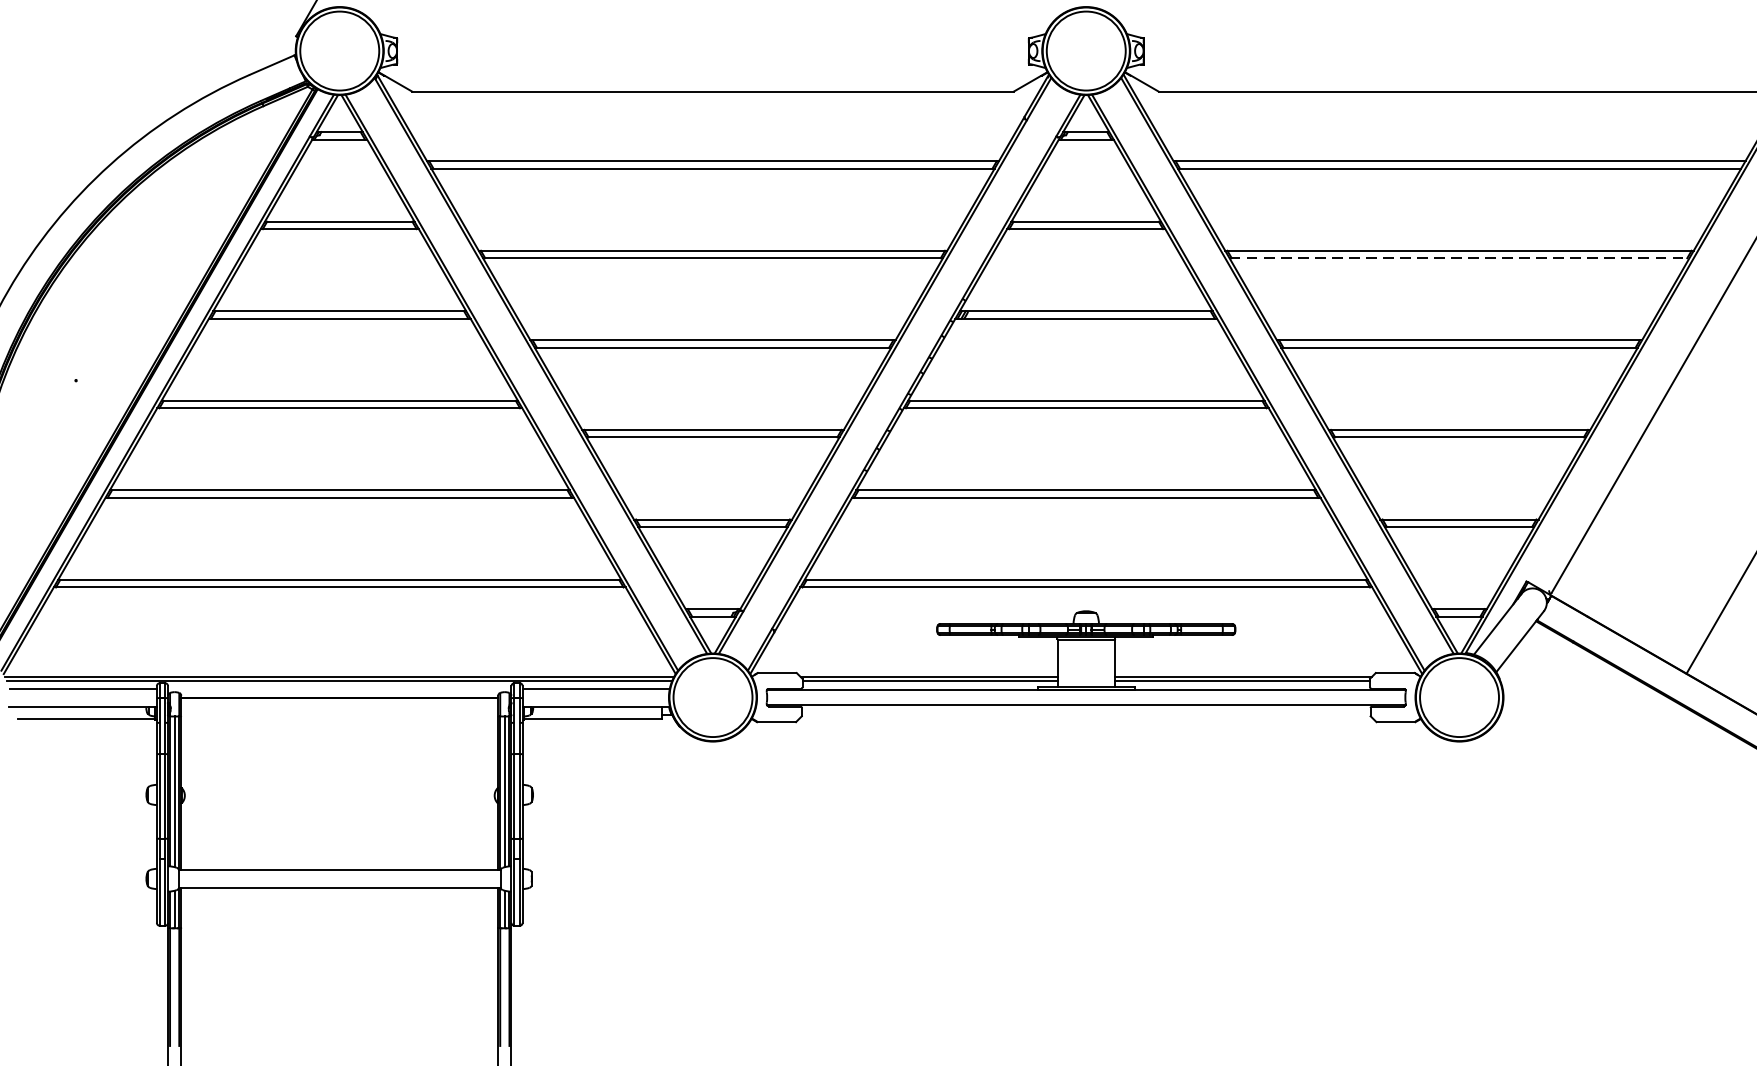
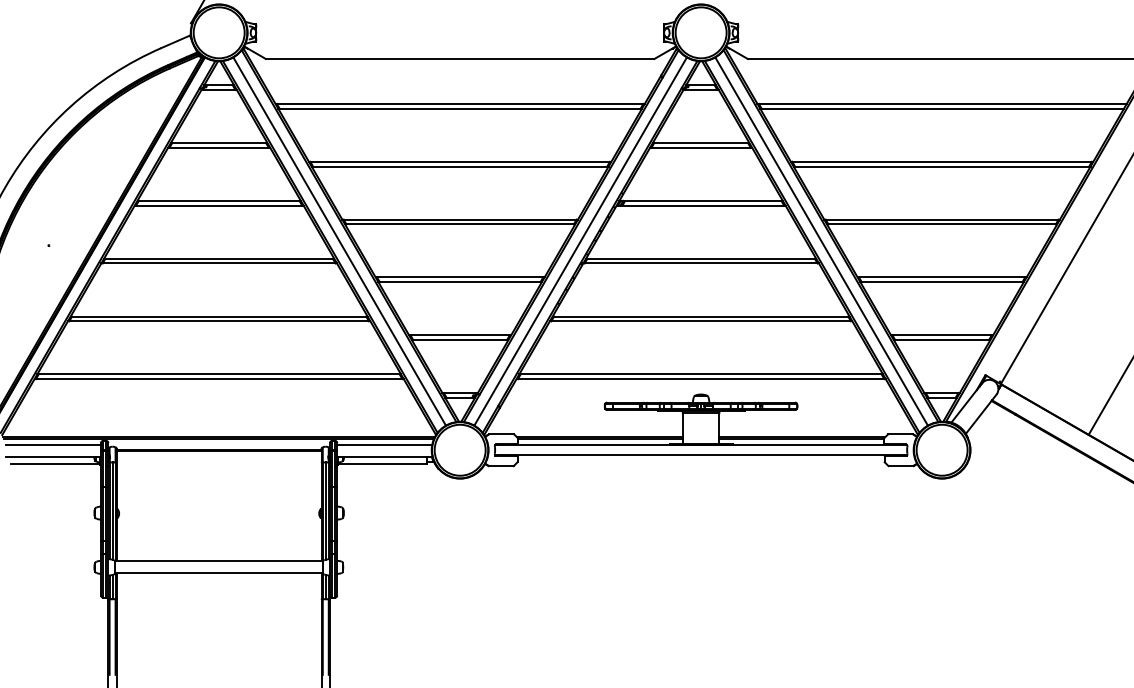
line: (1460, 258) -> (942, 166), dashed -> solid
line: (526, 374) -> (339, 241), added
line: (899, 374) -> (580, 241), added
line: (1272, 374) -> (821, 241), added

